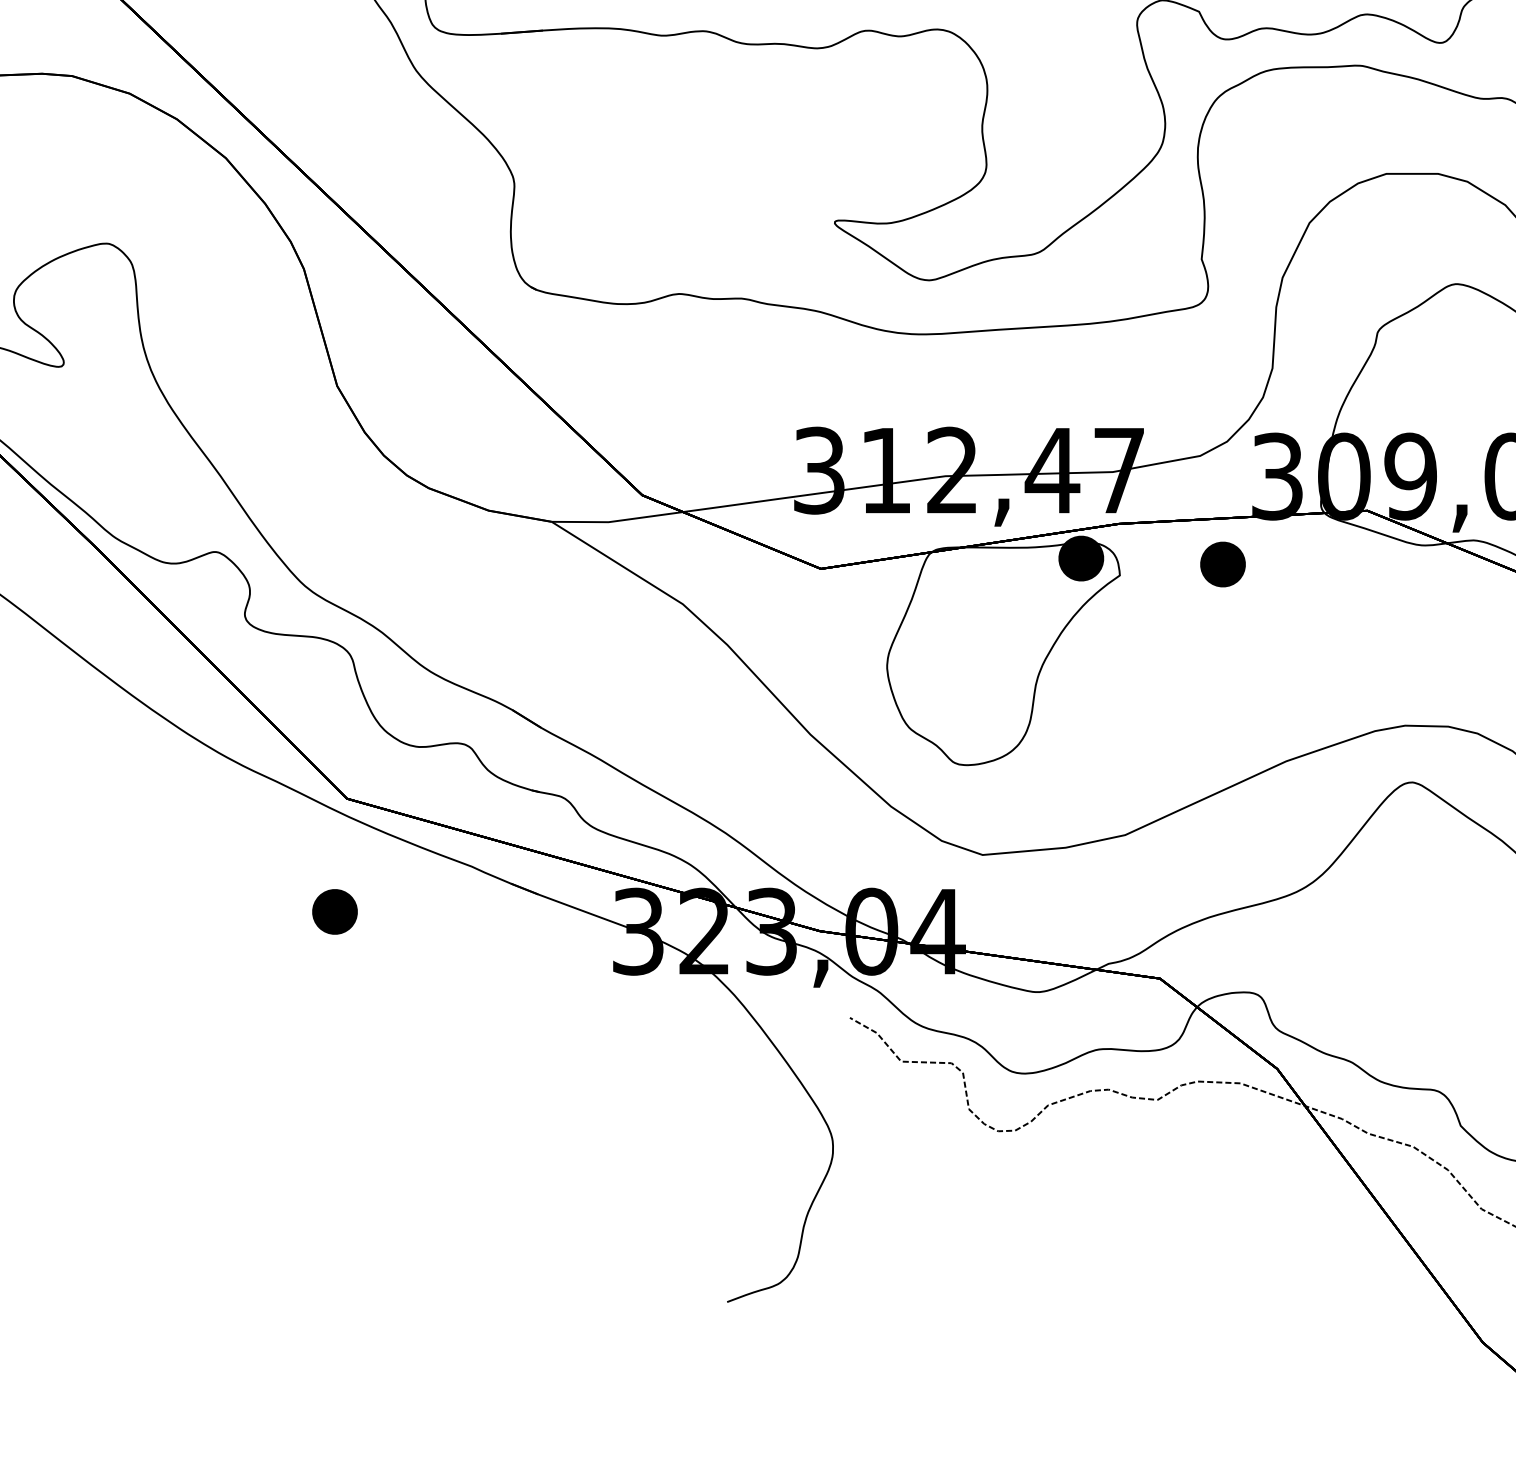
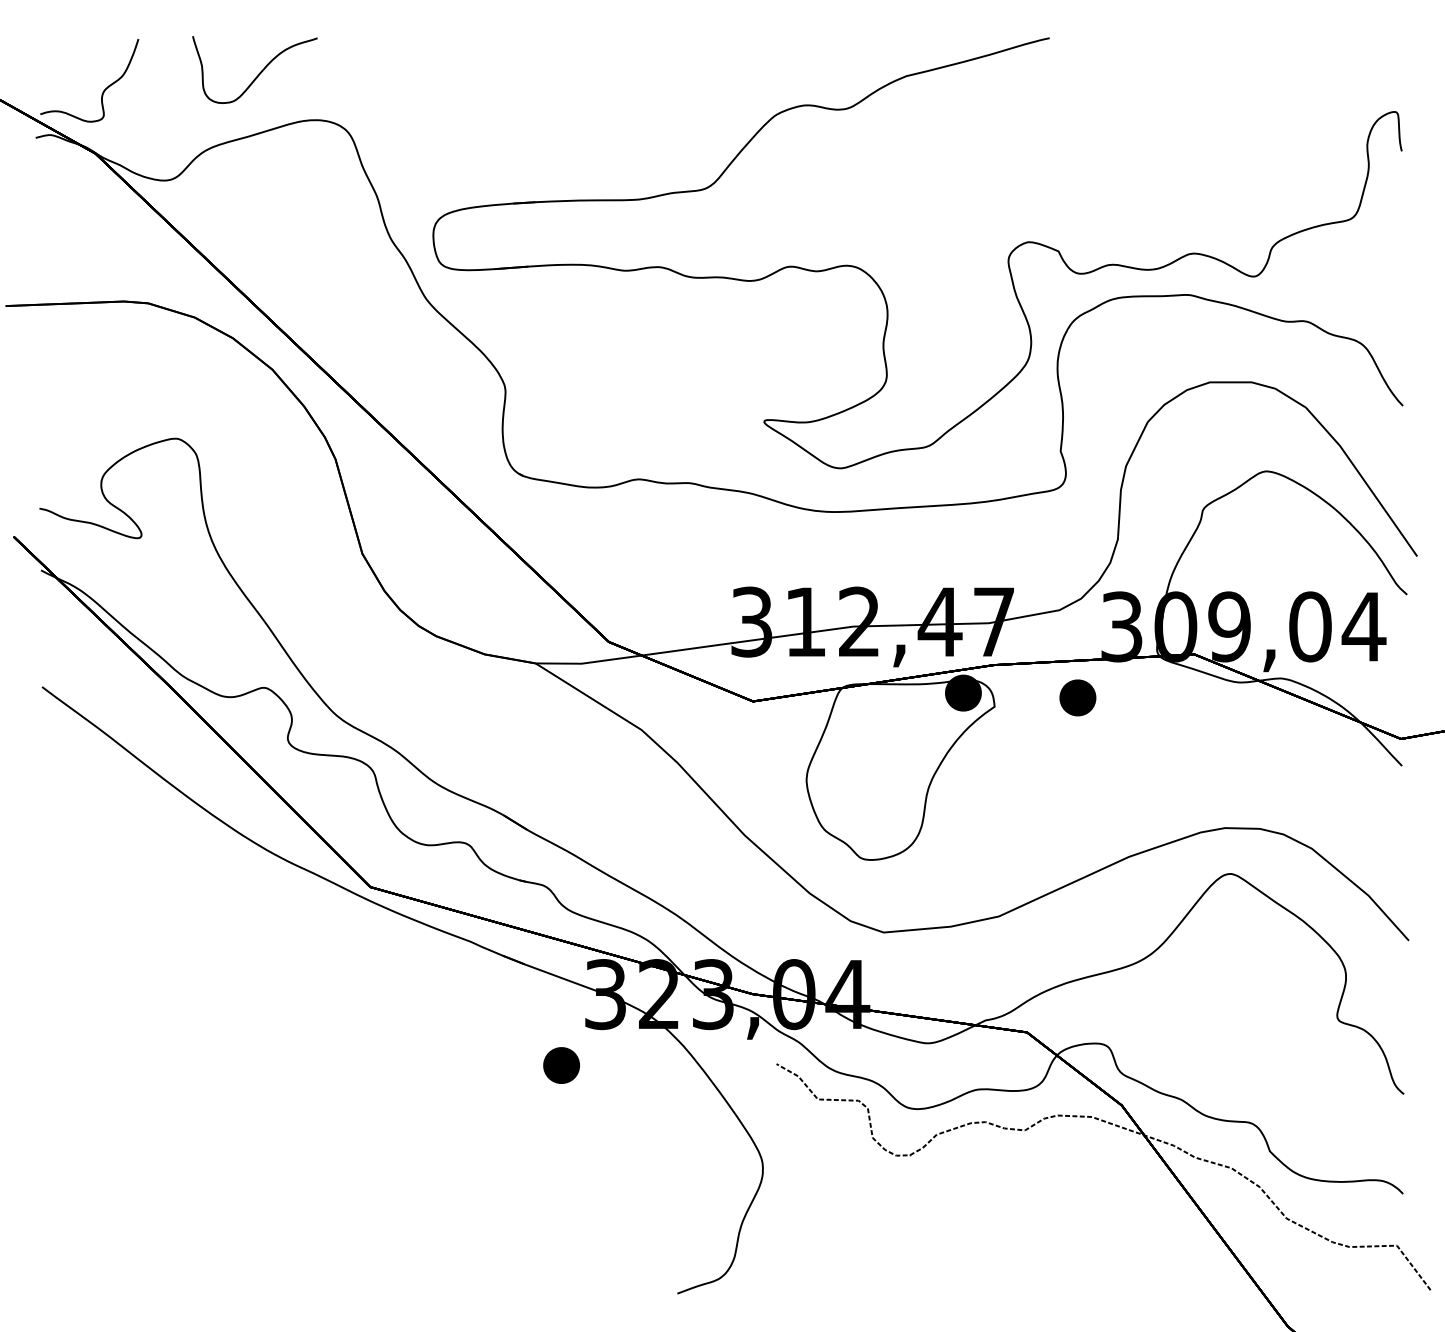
part: (334, 911) -> (561, 1065), moved

